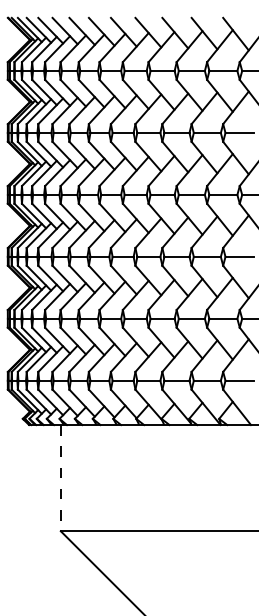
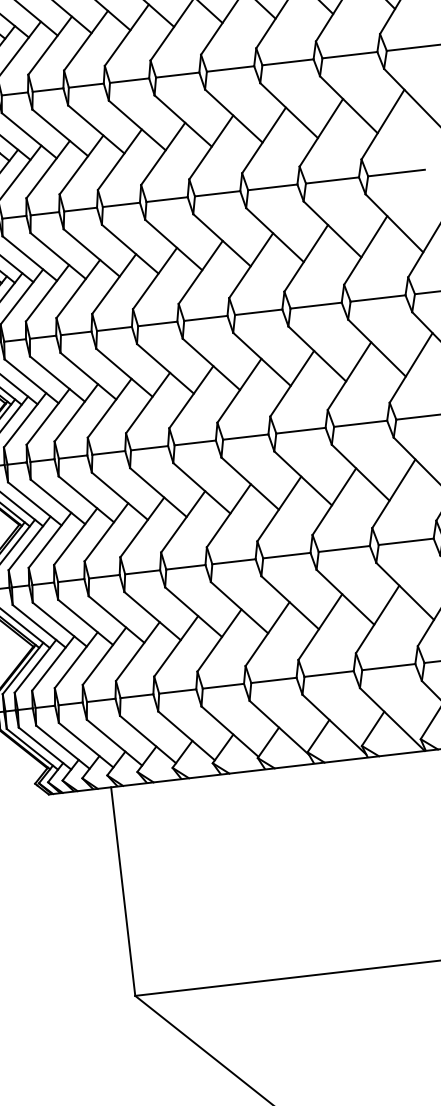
line: (60, 478) -> (122, 892), dashed -> solid

